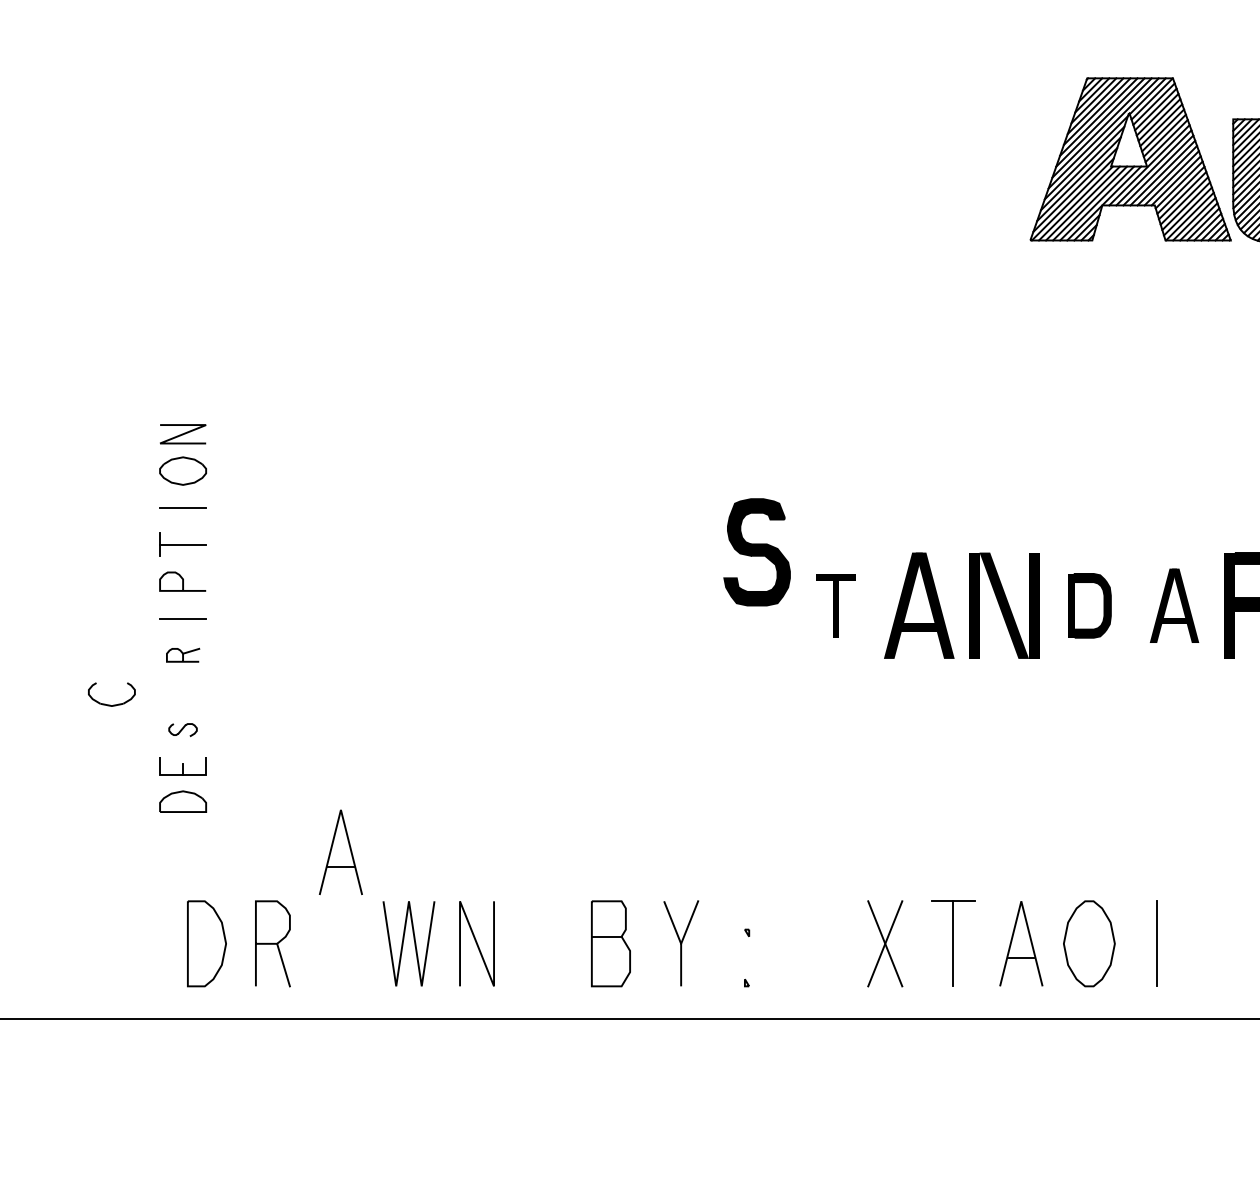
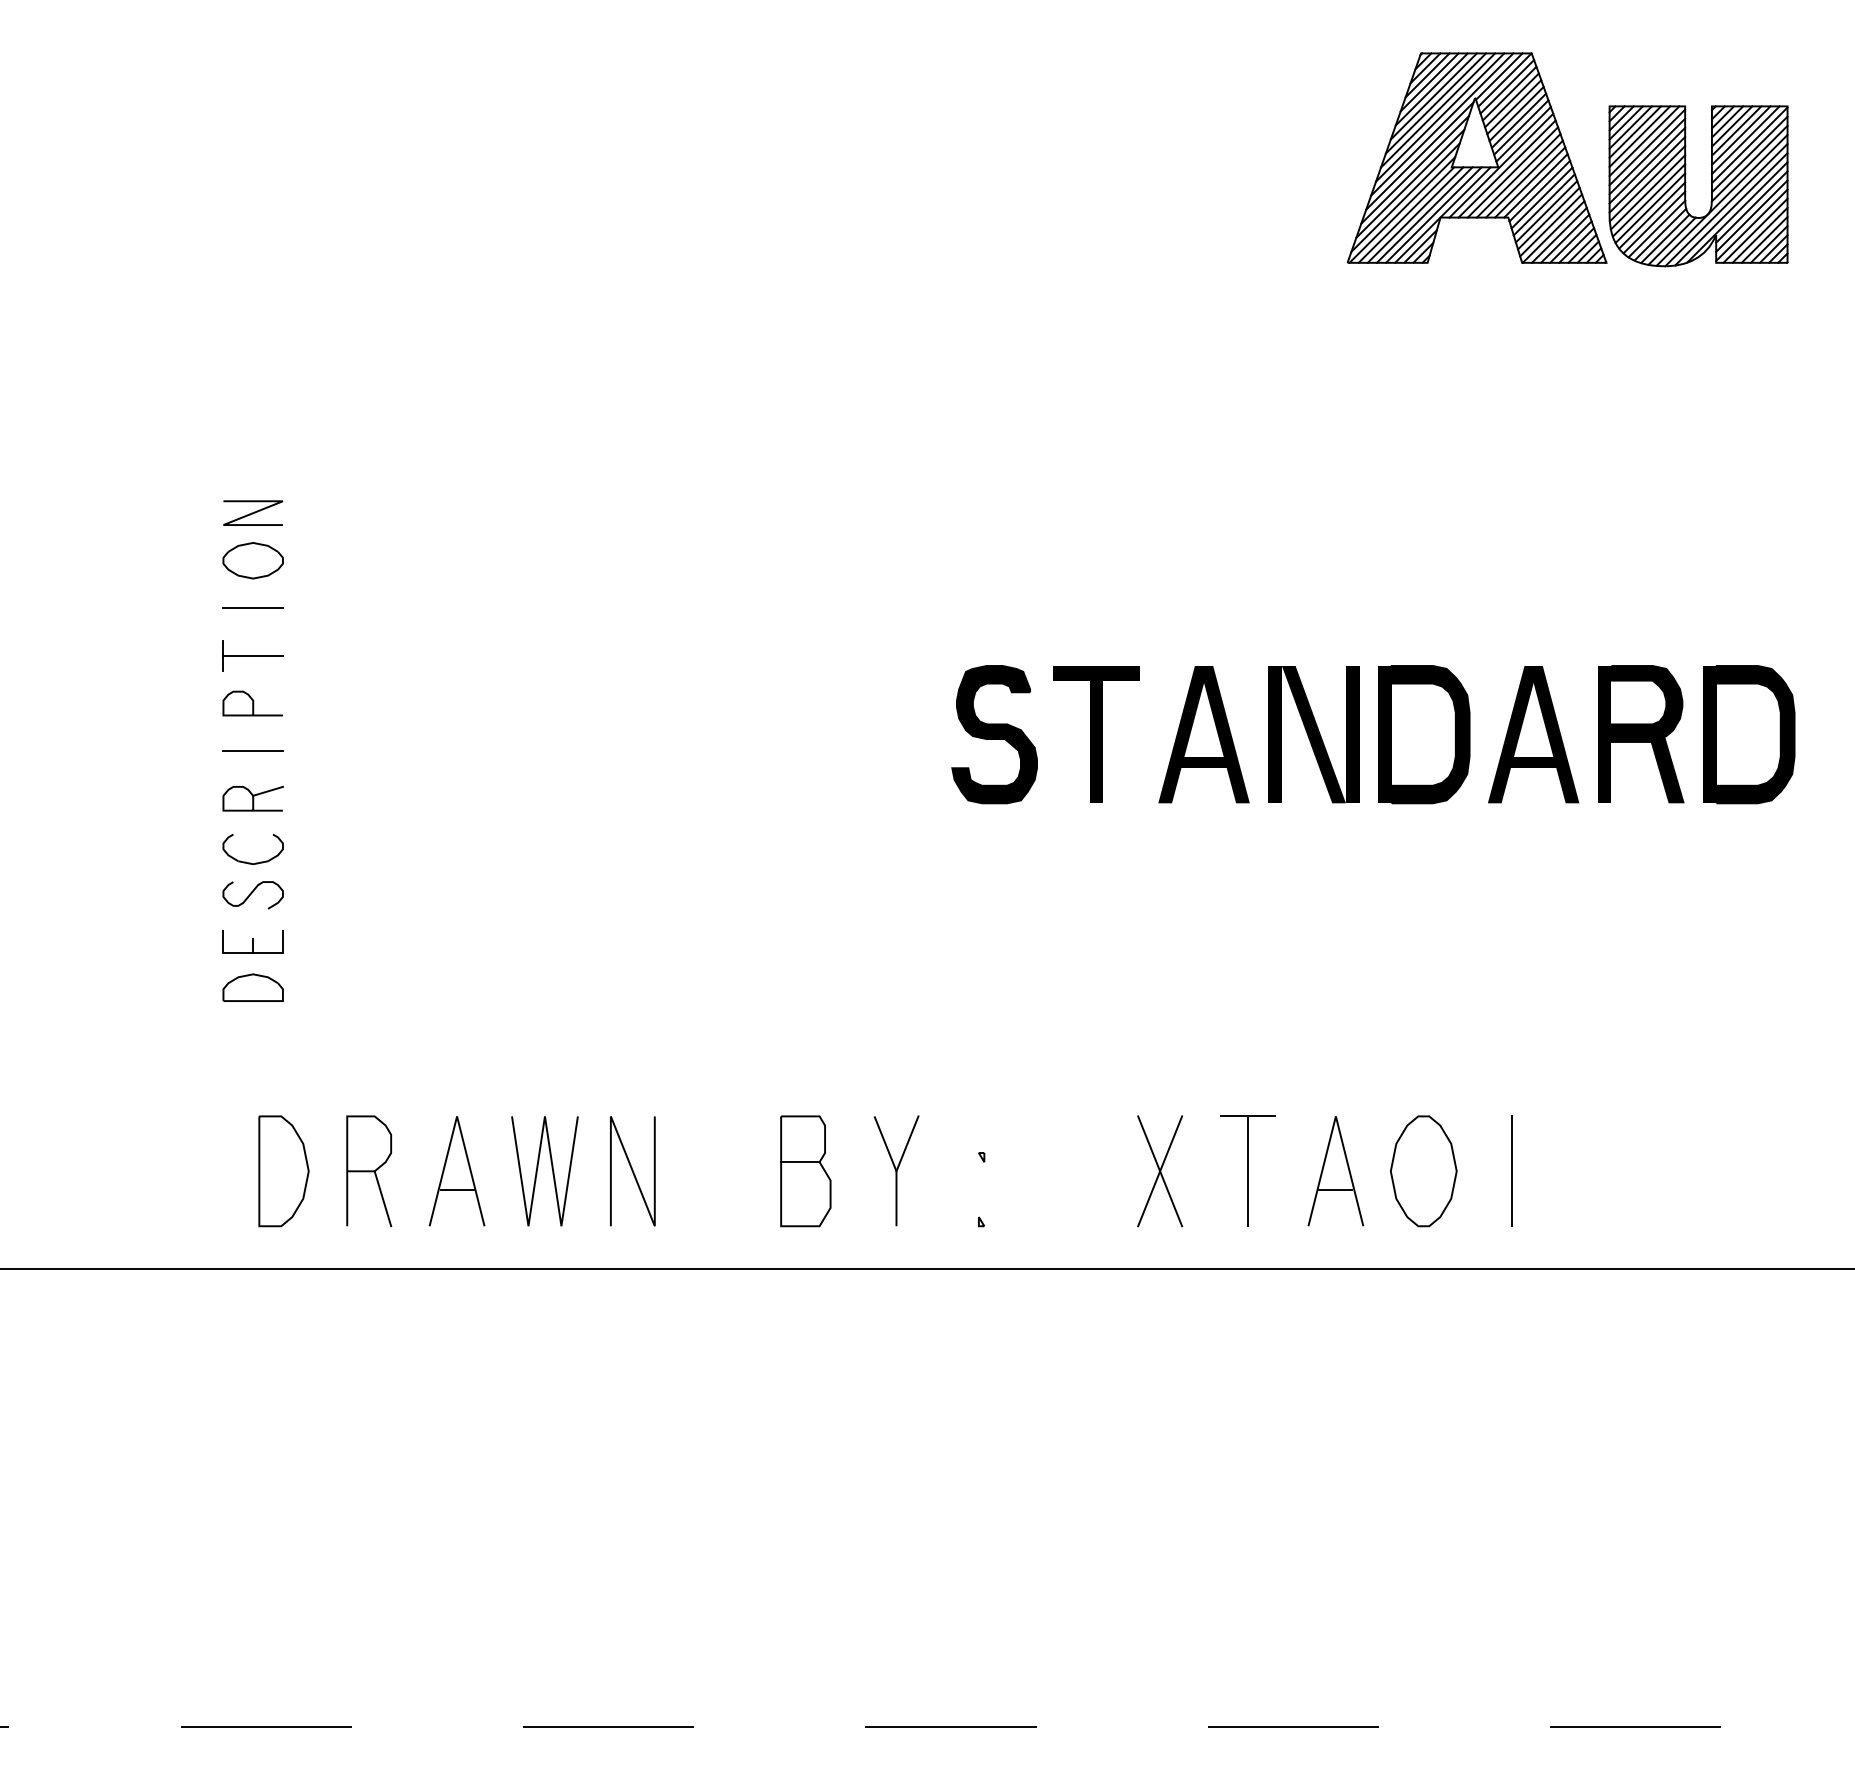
part: (757, 552) -> (994, 734), moved
part: (835, 605) -> (1096, 734), size x1.67
part: (1089, 605) -> (1424, 734), size x1.67
part: (1174, 605) -> (1533, 734), size x1.43
part: (182, 655) -> (252, 798), size x1.43
part: (109, 704) -> (250, 862), moved
part: (182, 730) -> (252, 895), size x1.67
part: (340, 852) -> (456, 1171), moved

